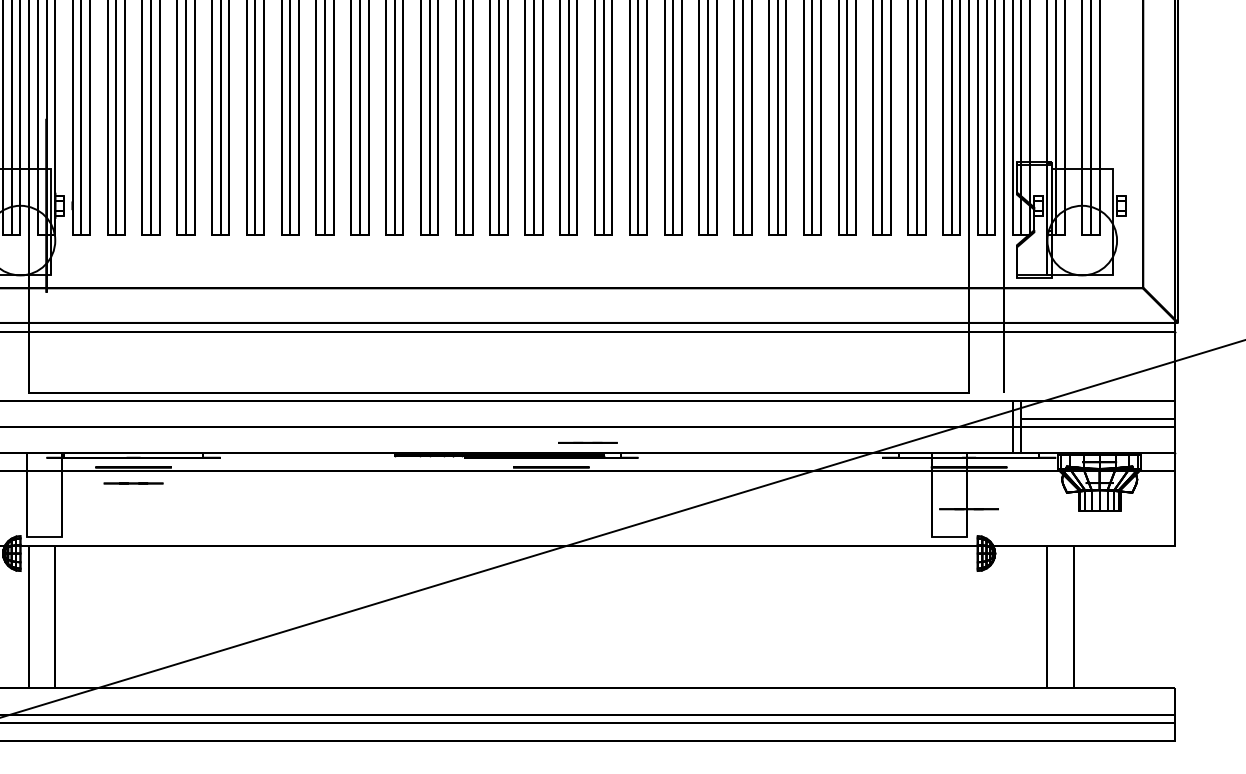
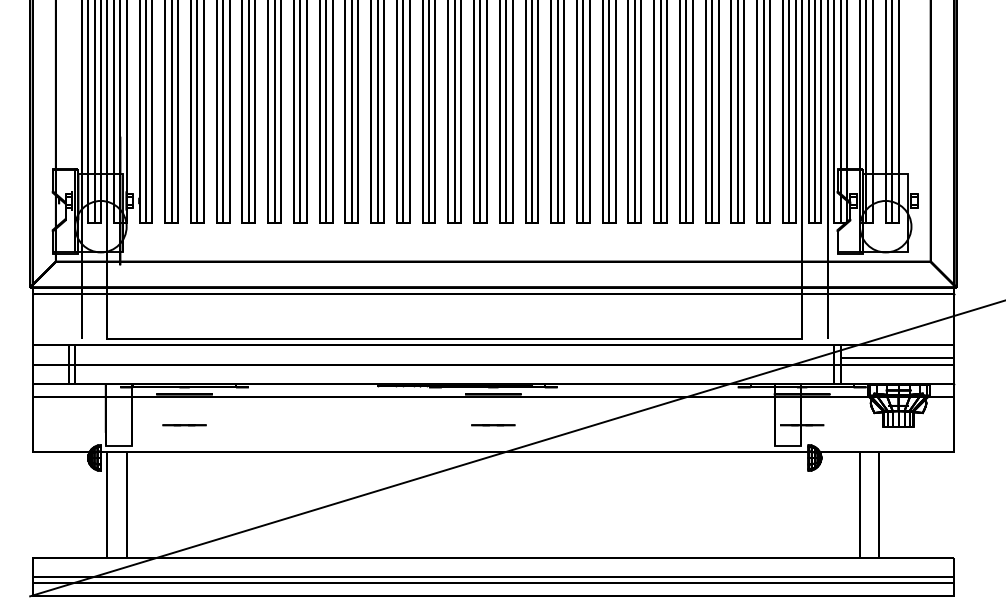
line: (588, 443) -> (493, 425), moved
line: (133, 483) -> (184, 425), moved

